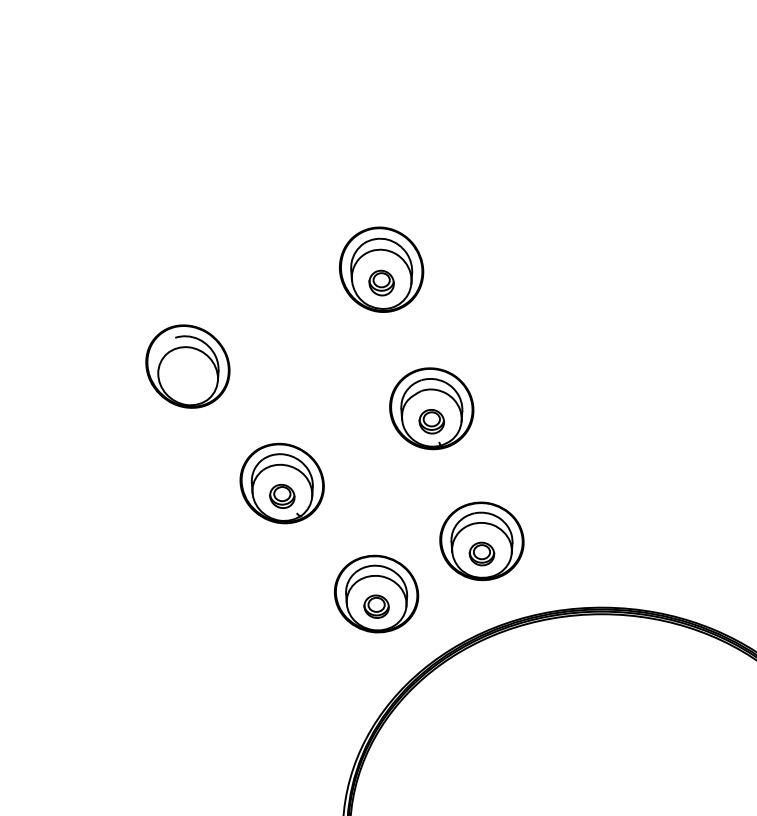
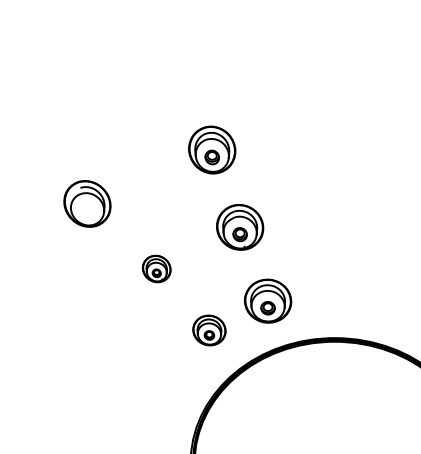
part: (188, 365) -> (87, 203), moved
part: (281, 482) -> (156, 268), size x0.6
part: (376, 593) -> (209, 330), size x0.7

